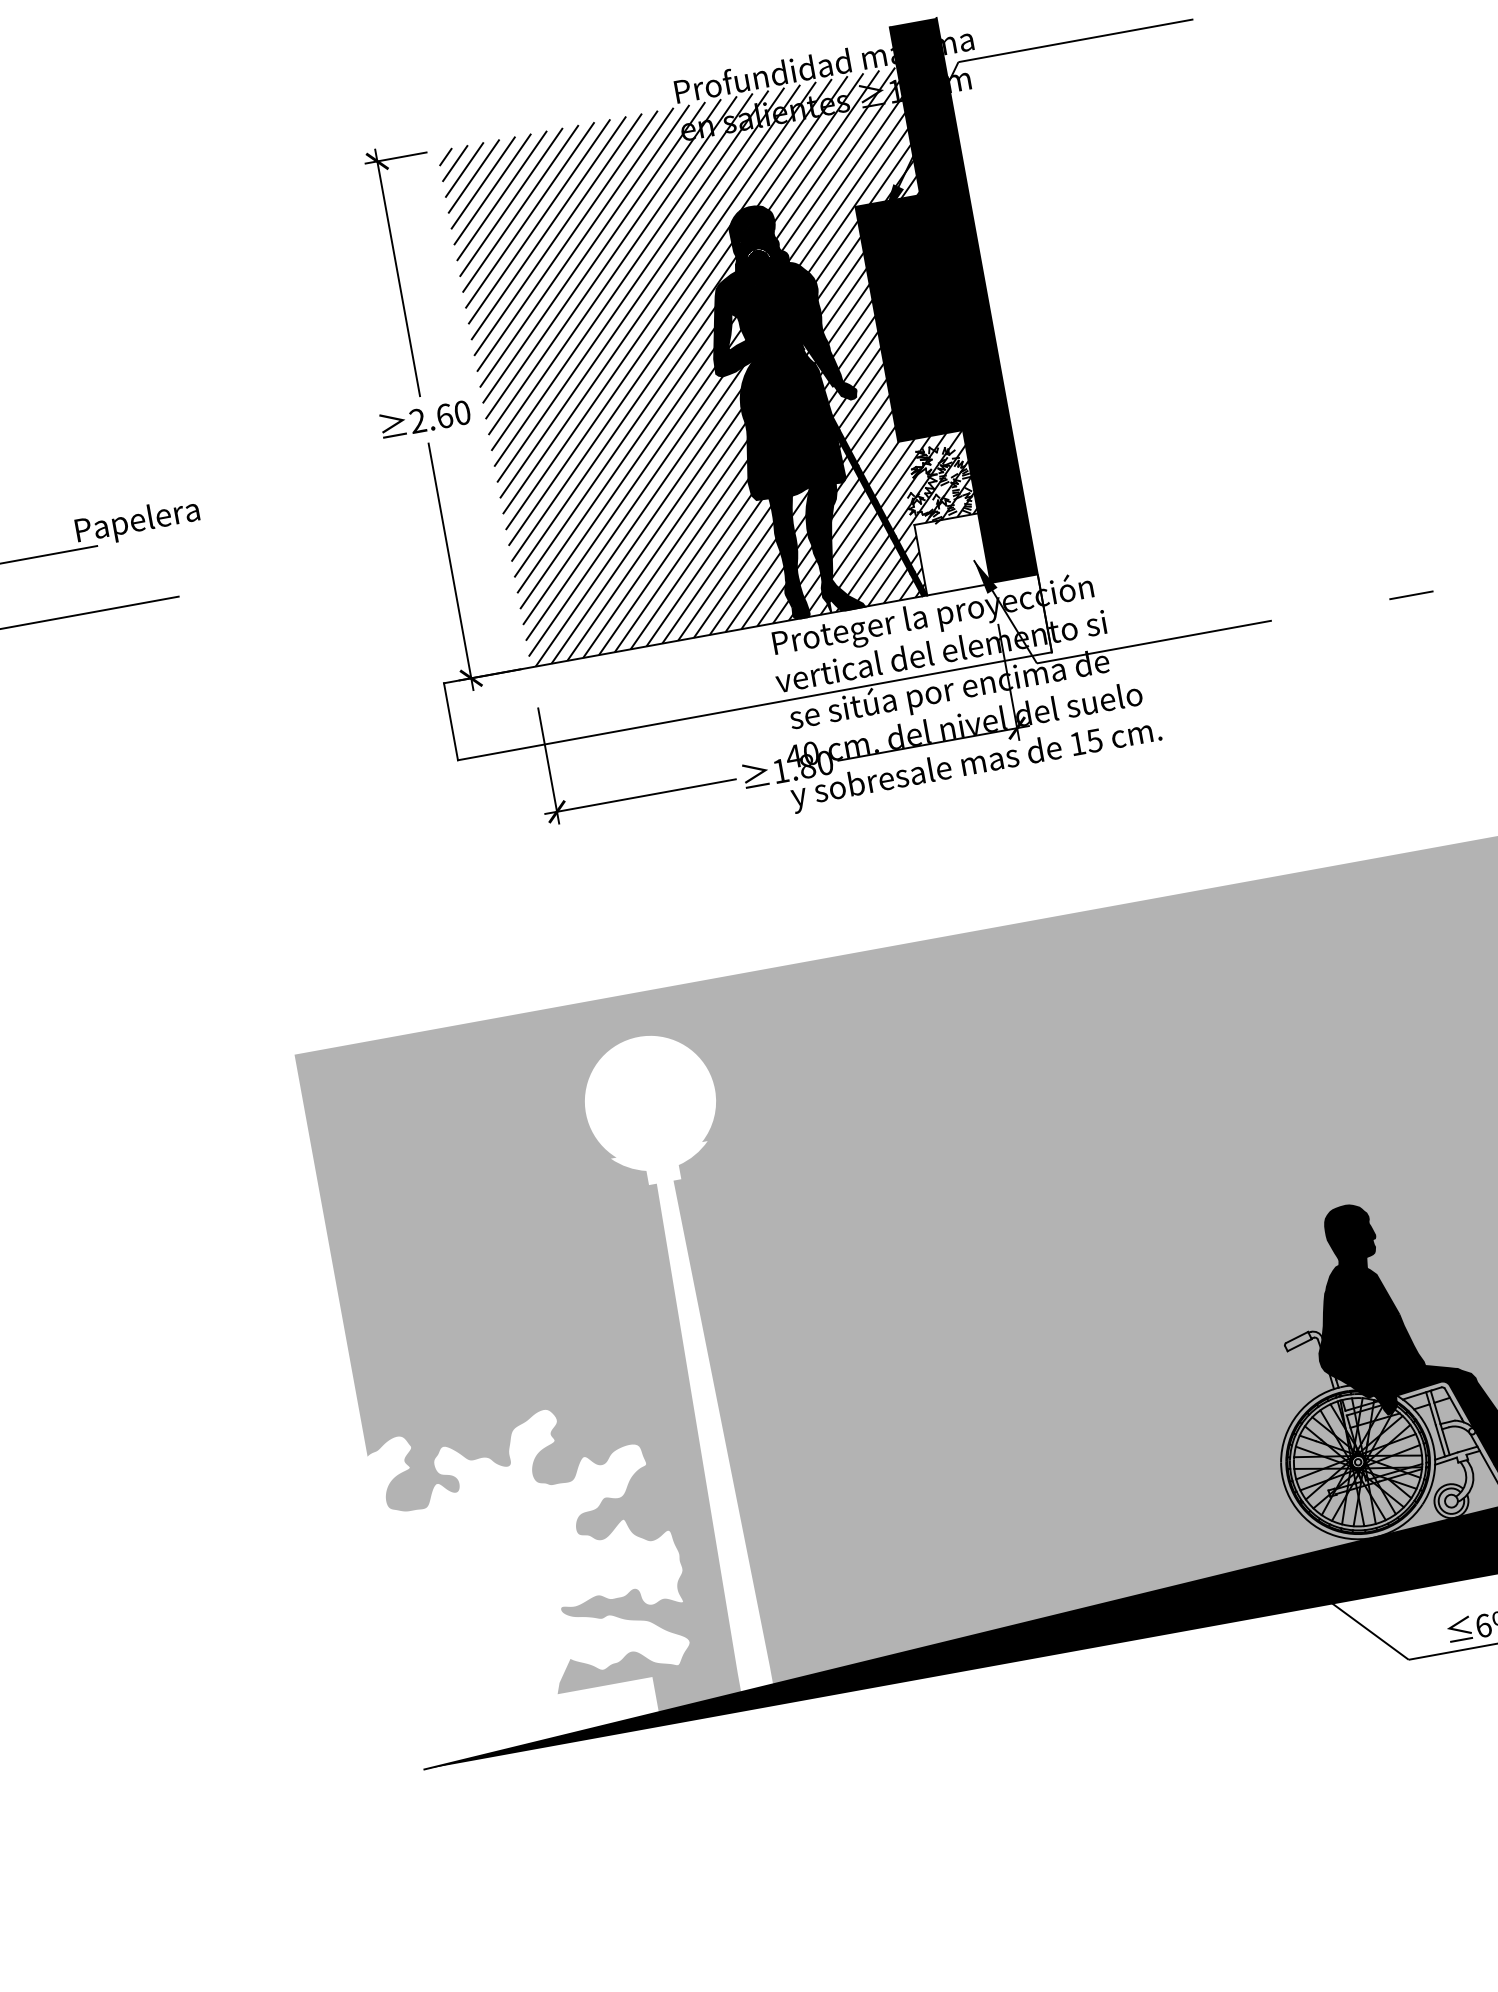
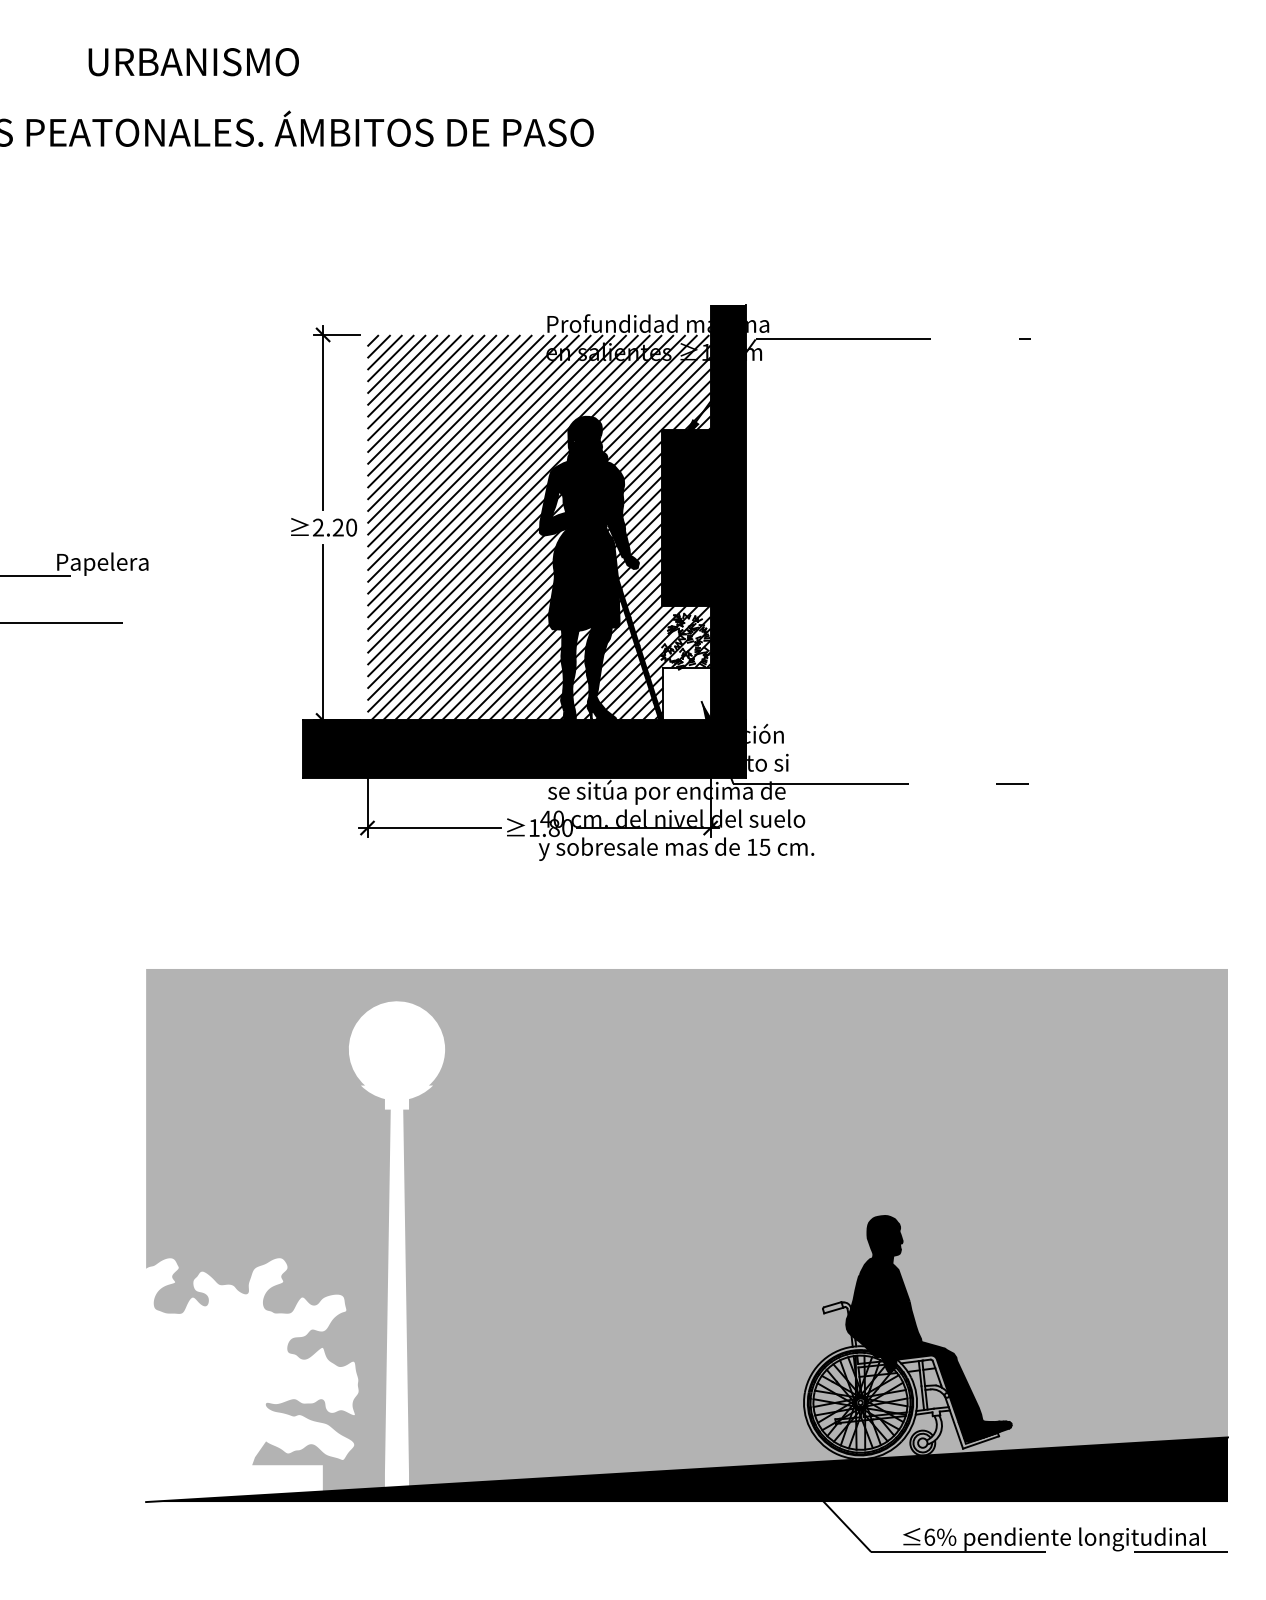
text: (443, 416) -> (337, 527), 2.60 -> 2.20
fill: (746, 667) -> (523, 748), added

